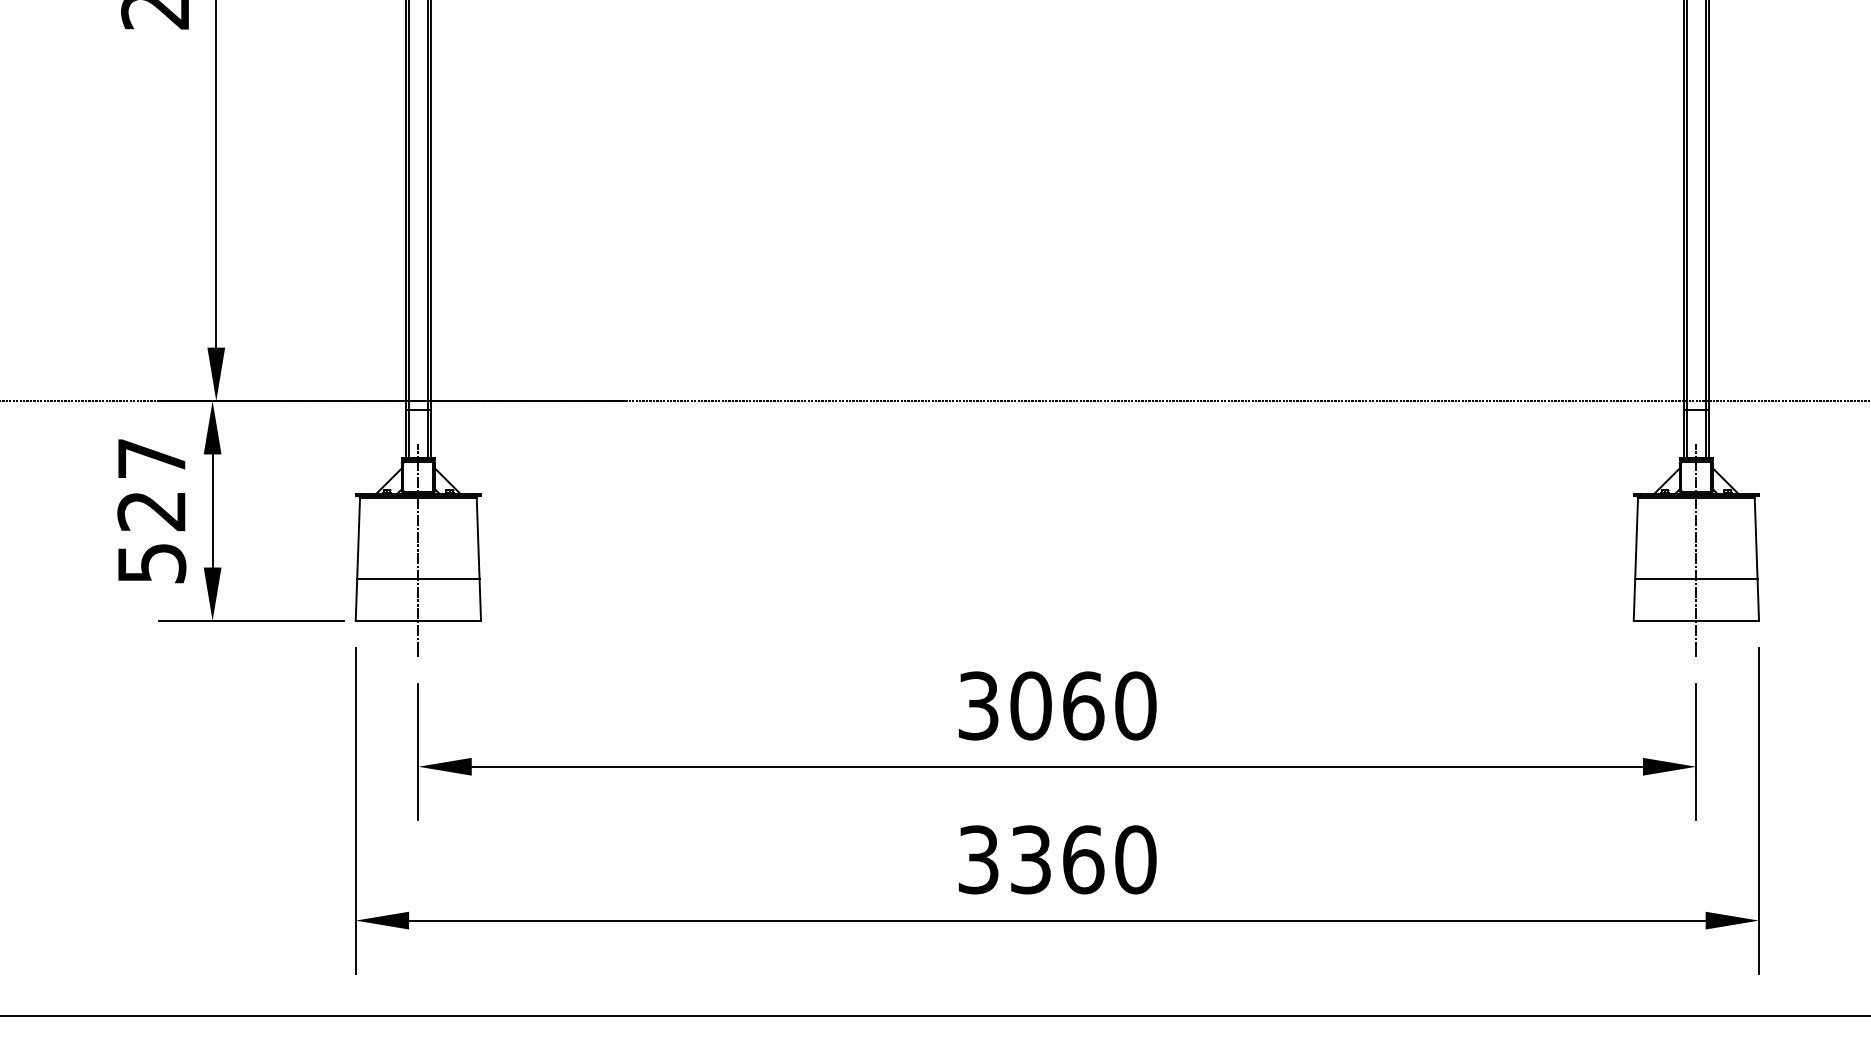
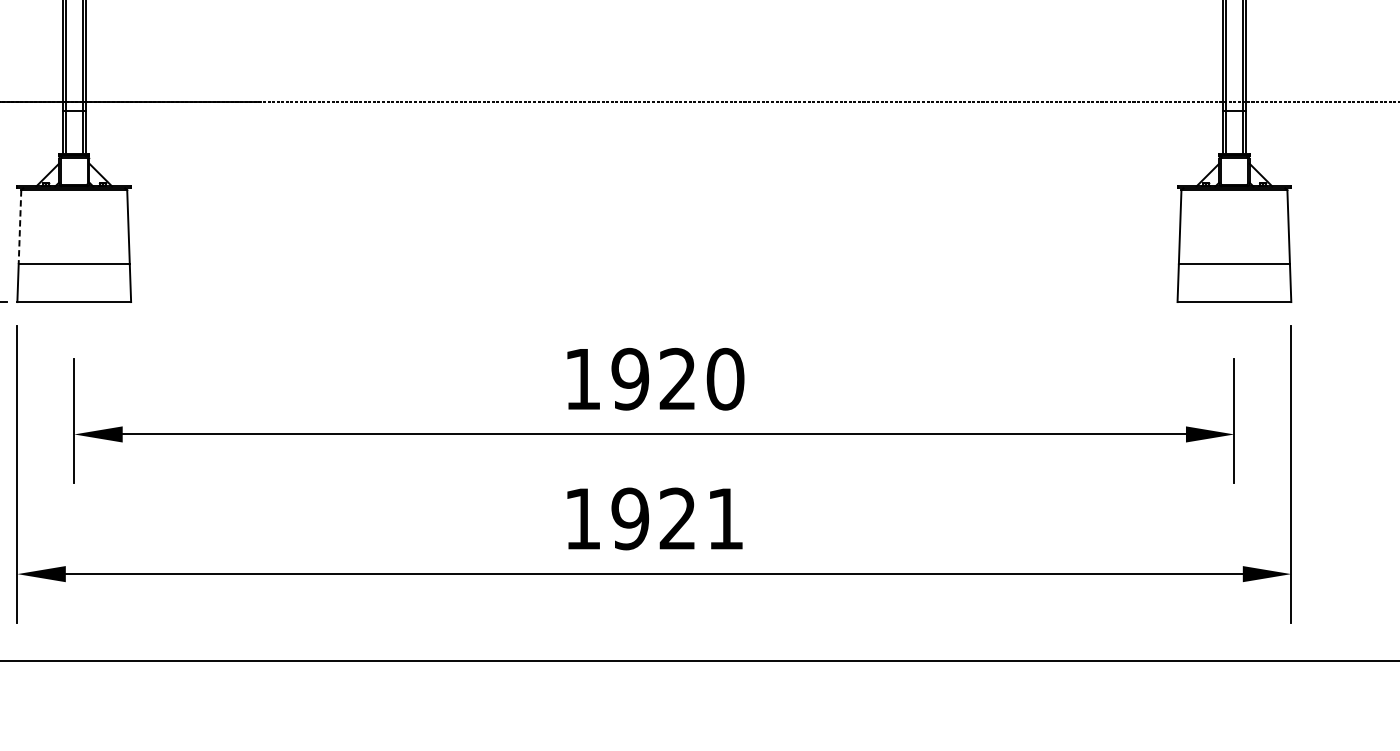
line: (358, 538) -> (19, 227), solid -> dashed
line: (418, 550) -> (74, 238), removed
line: (1696, 550) -> (1234, 238), removed
text: (1031, 705) -> (630, 378), 3060 -> 1920
text: (1057, 859) -> (654, 518), 3360 -> 1921

